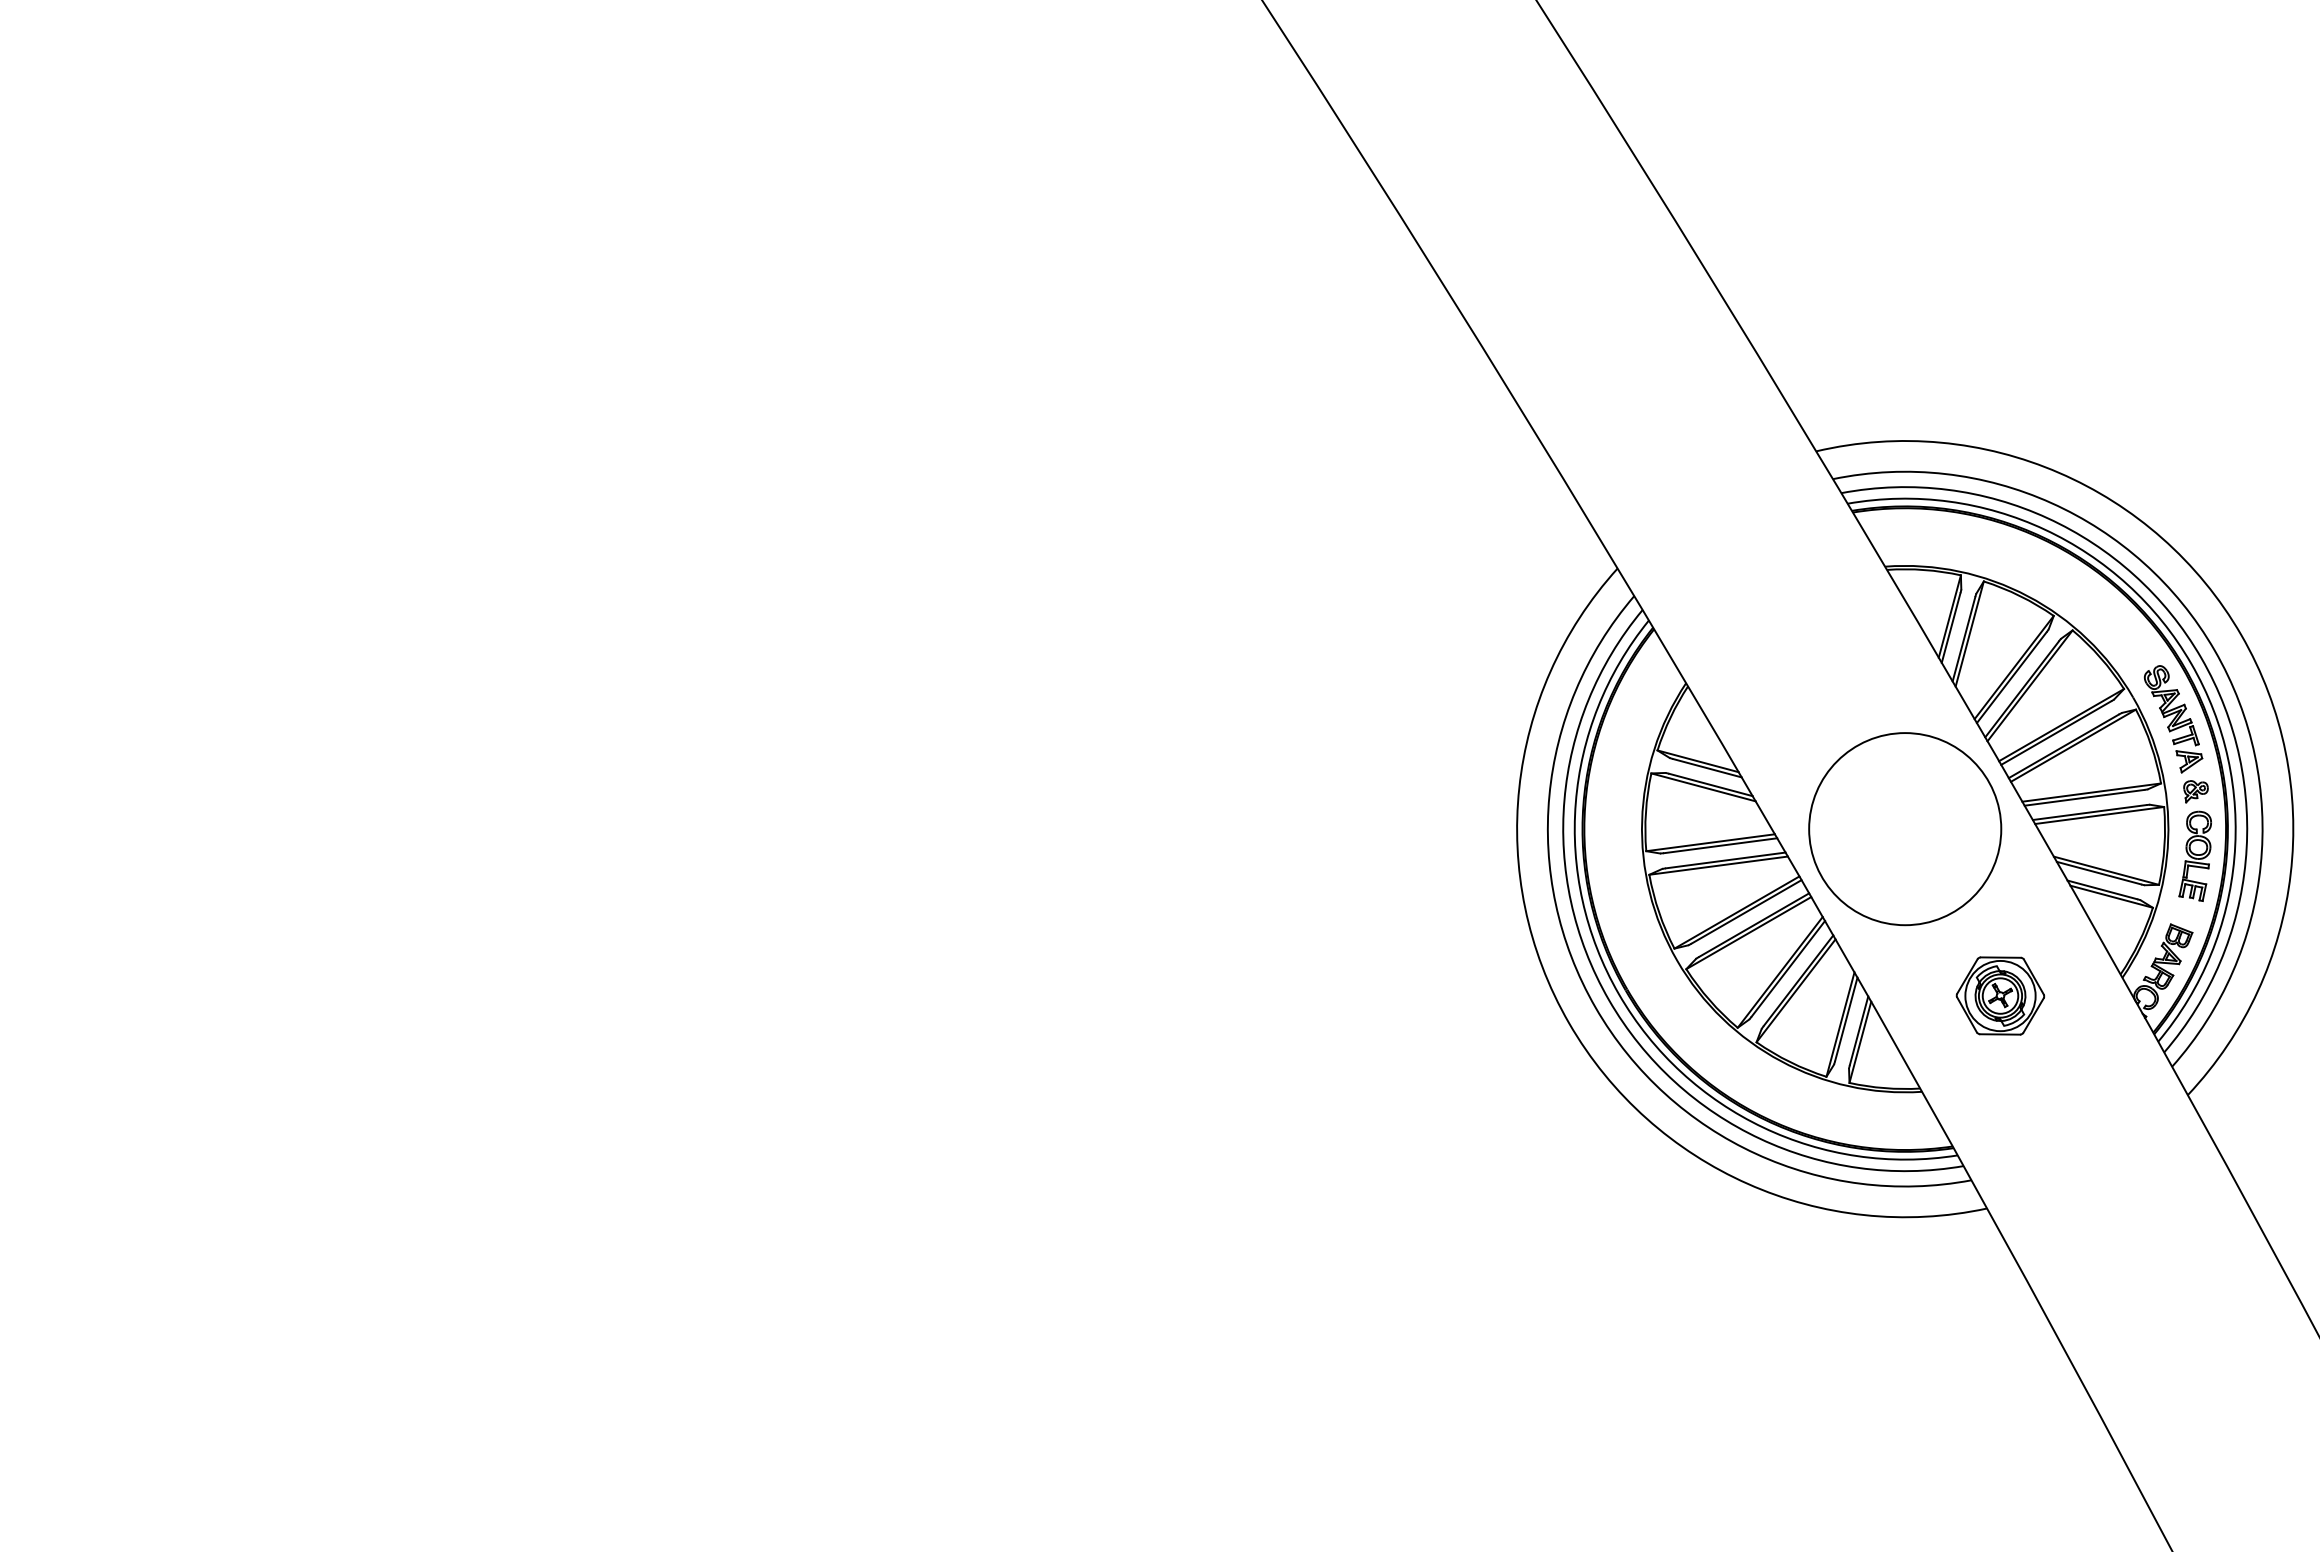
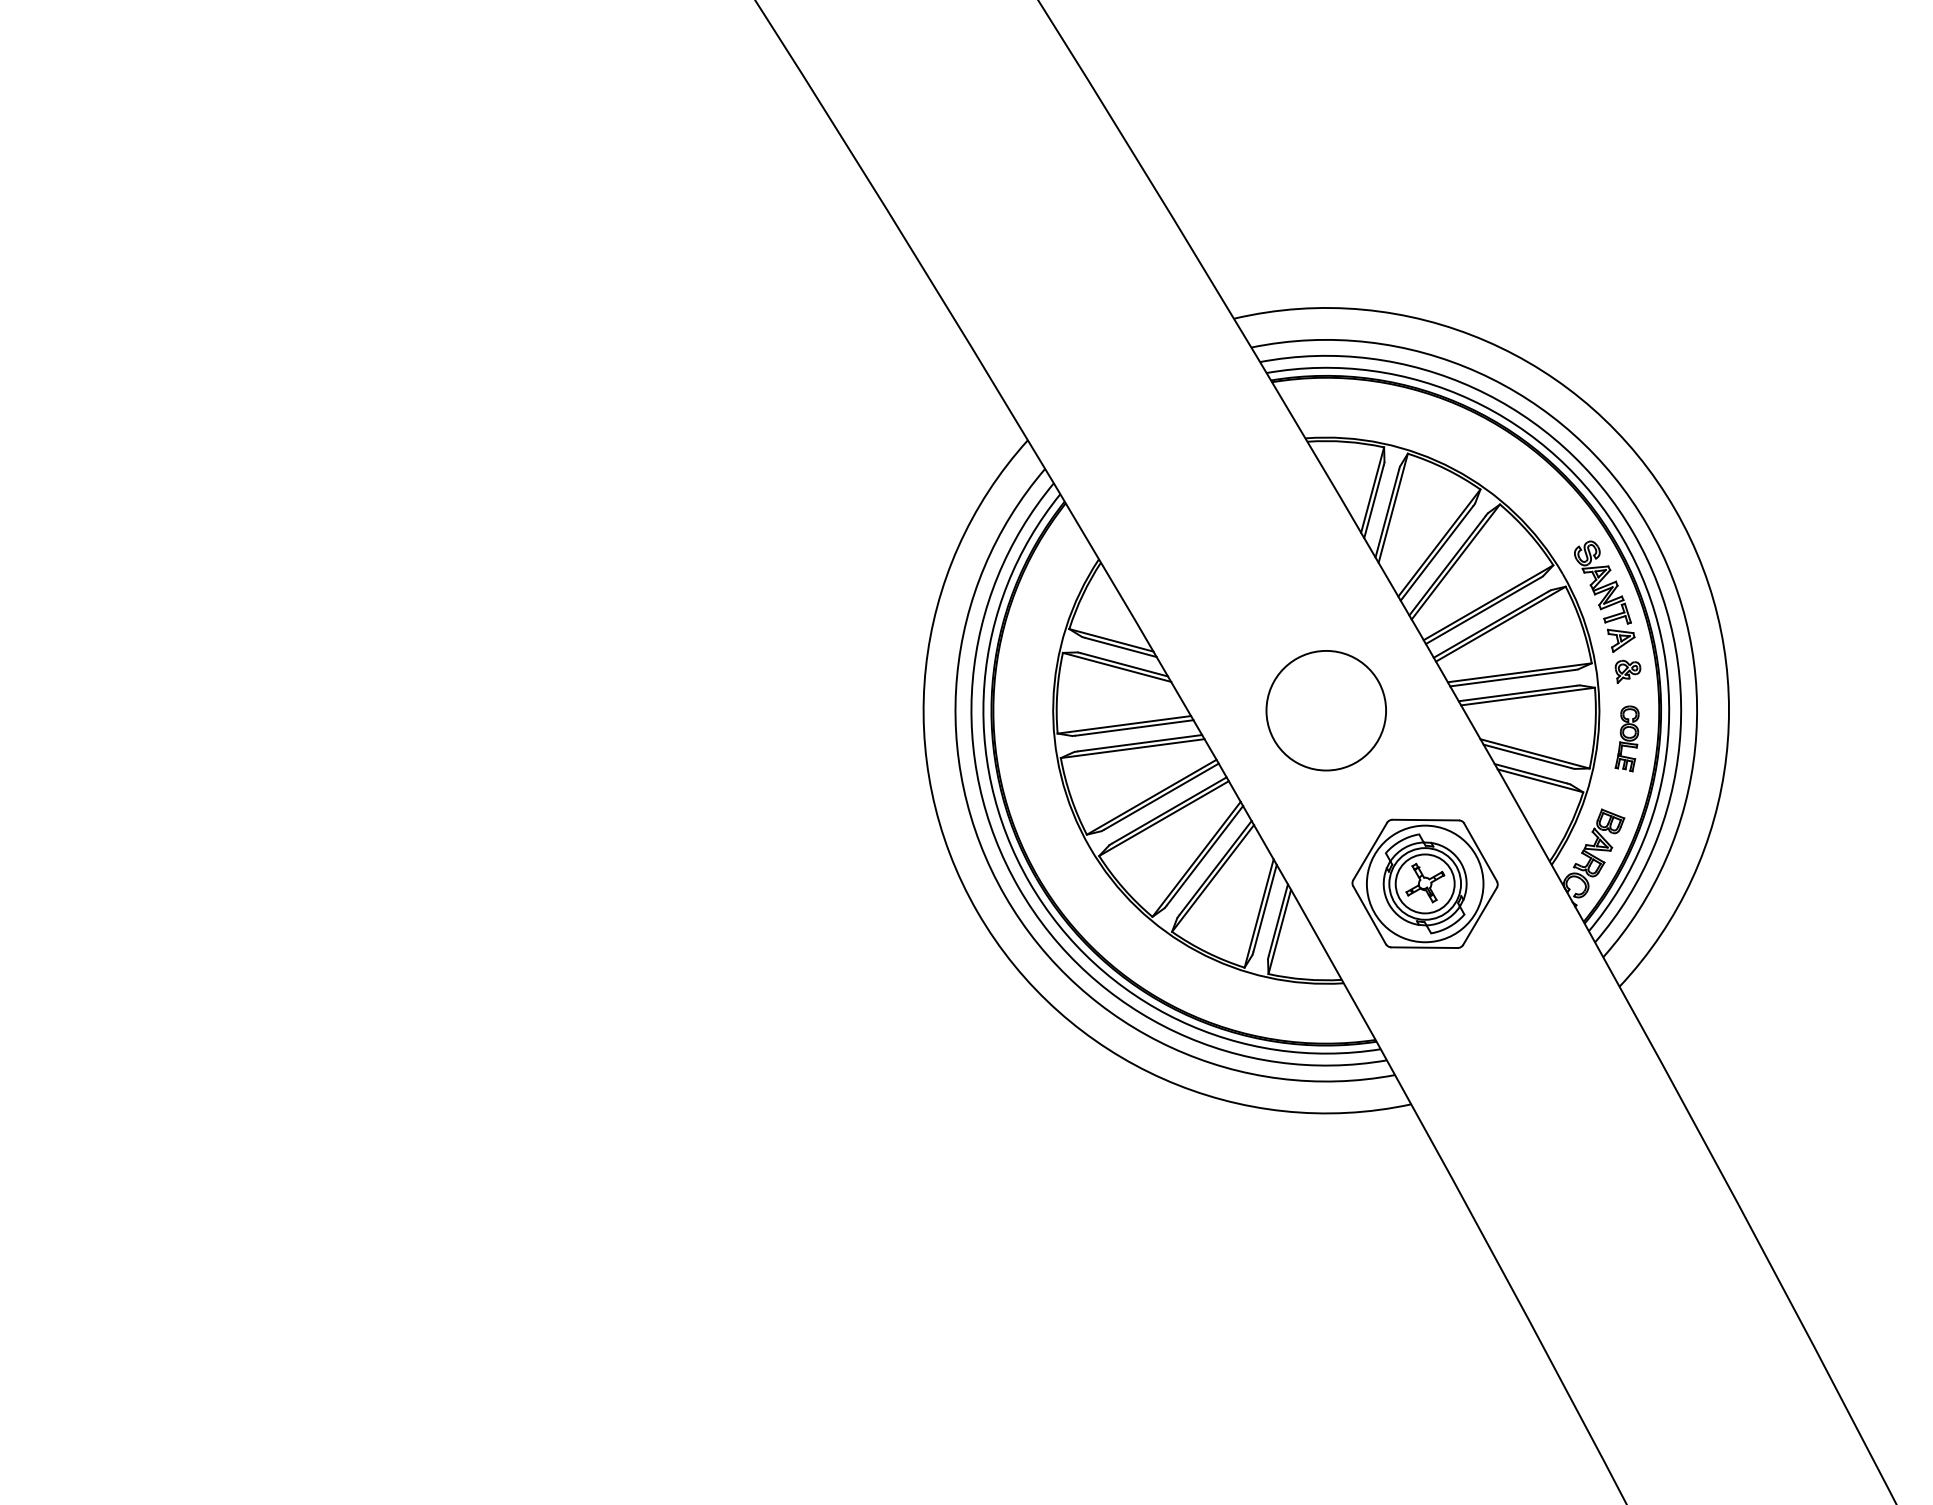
circle: (1905, 829) -> (1326, 711), size x0.6
part: (2194, 855) -> (1626, 738), size x0.7
part: (2000, 995) -> (1425, 883), size x1.6

